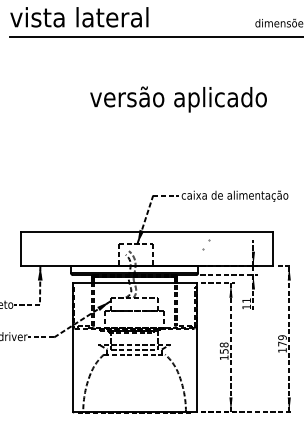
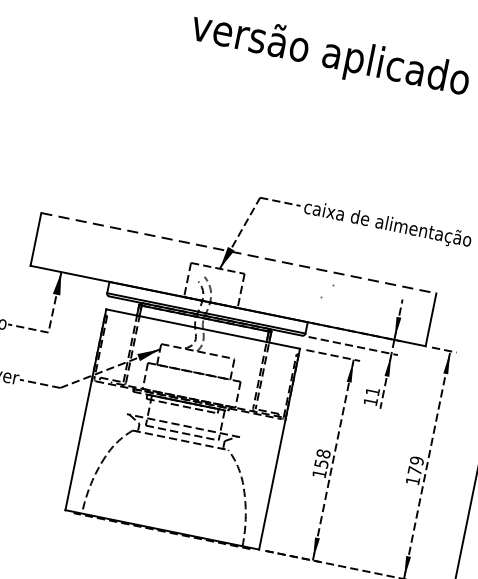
line: (147, 232) -> (239, 253), solid -> dashed

